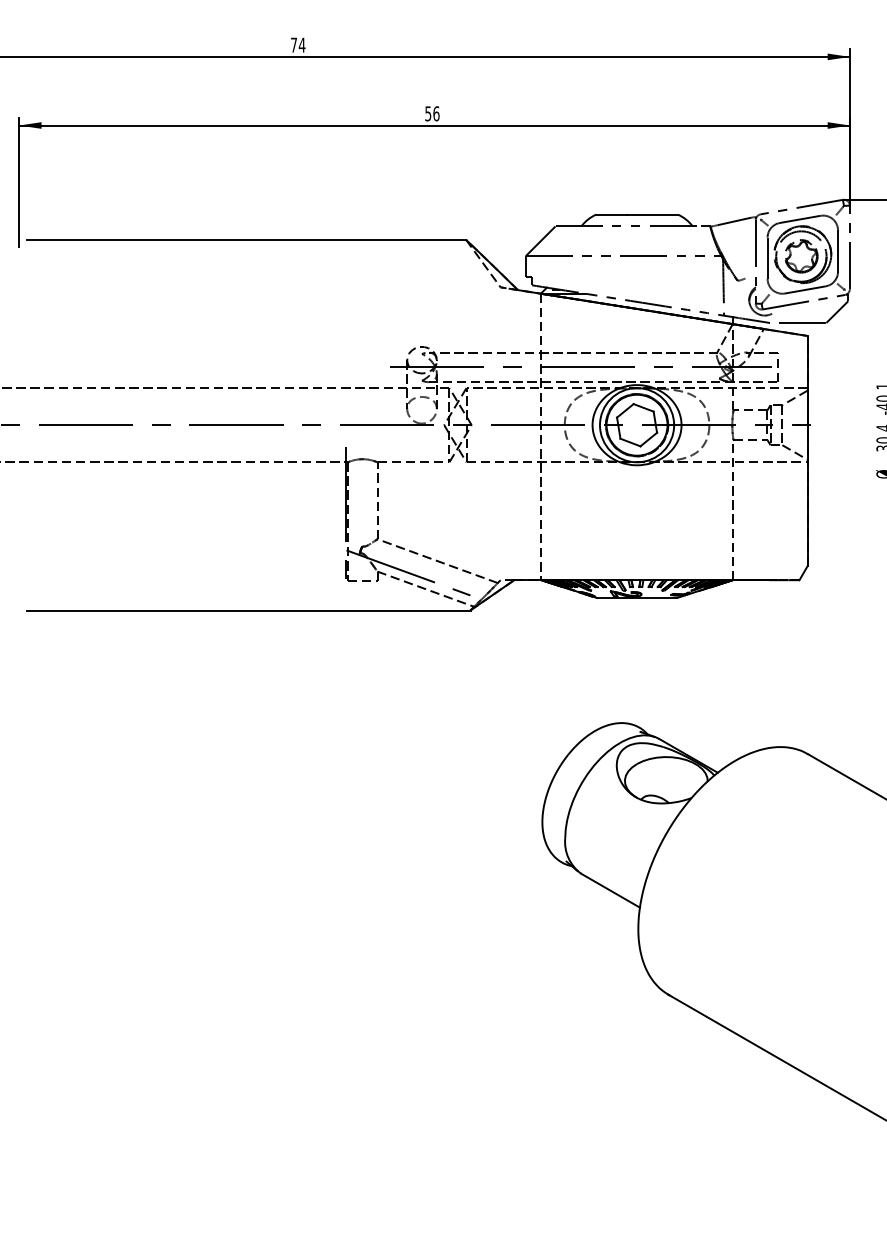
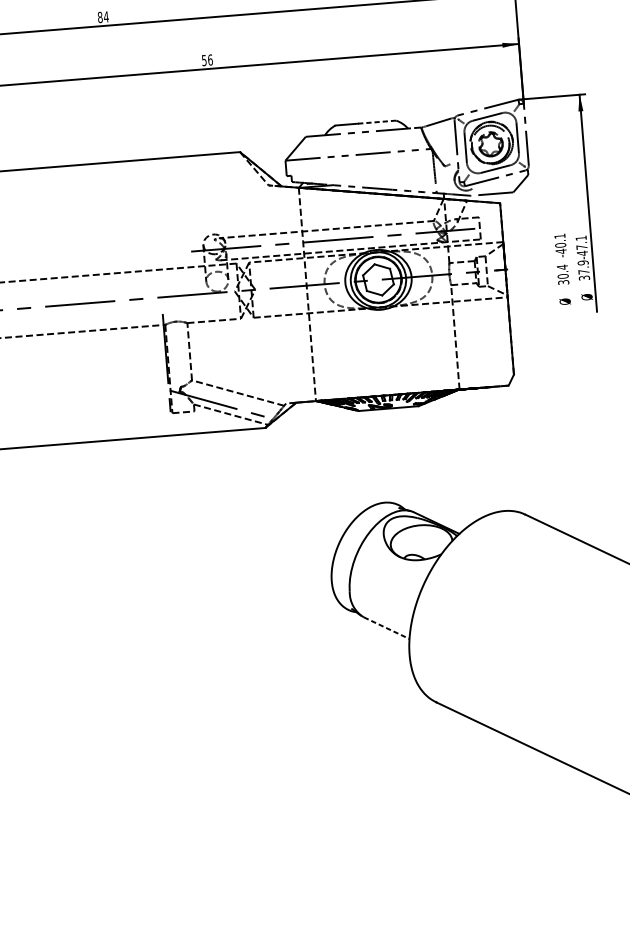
text: (293, 44) -> (99, 16), 74 -> 84
line: (652, 214) -> (377, 122), solid -> dashed
line: (610, 890) -> (386, 628), solid -> dashed

